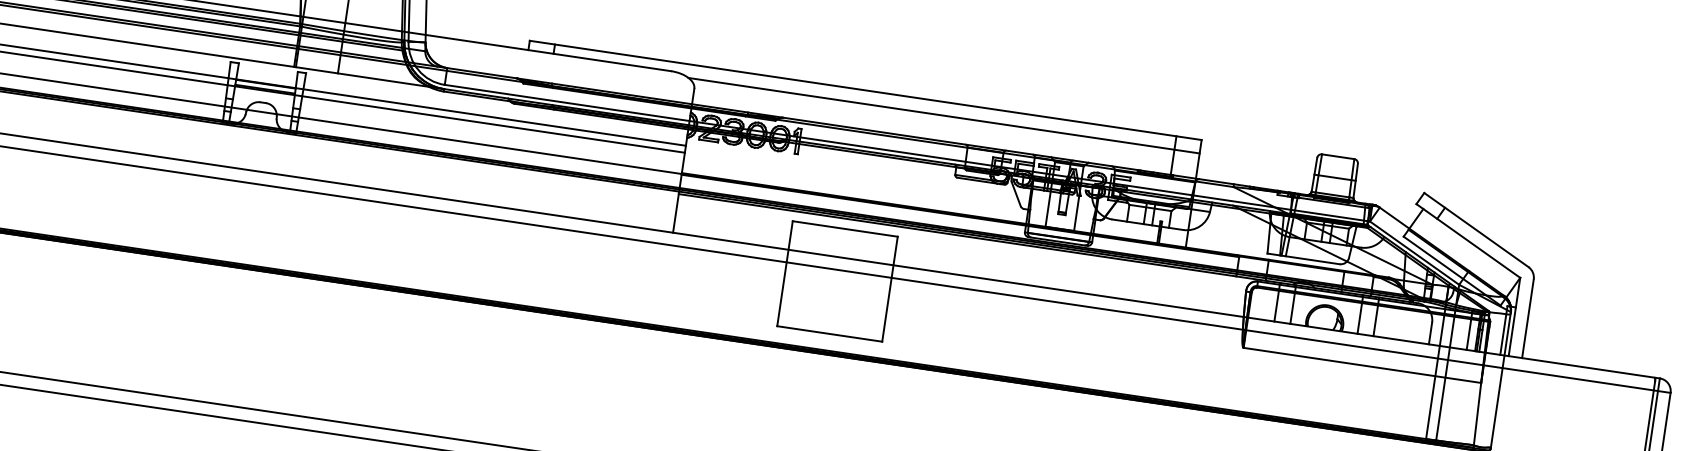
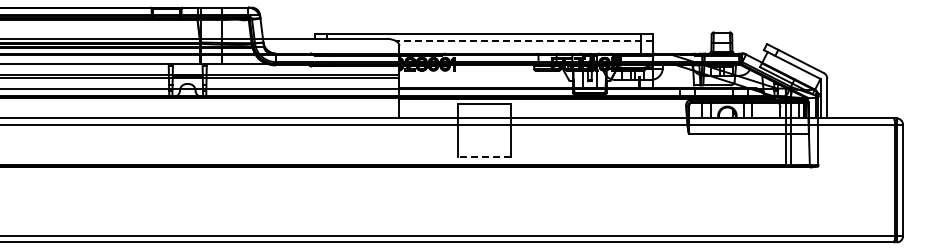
line: (944, 114) -> (524, 40), solid -> dashed
line: (828, 332) -> (483, 156), solid -> dashed

